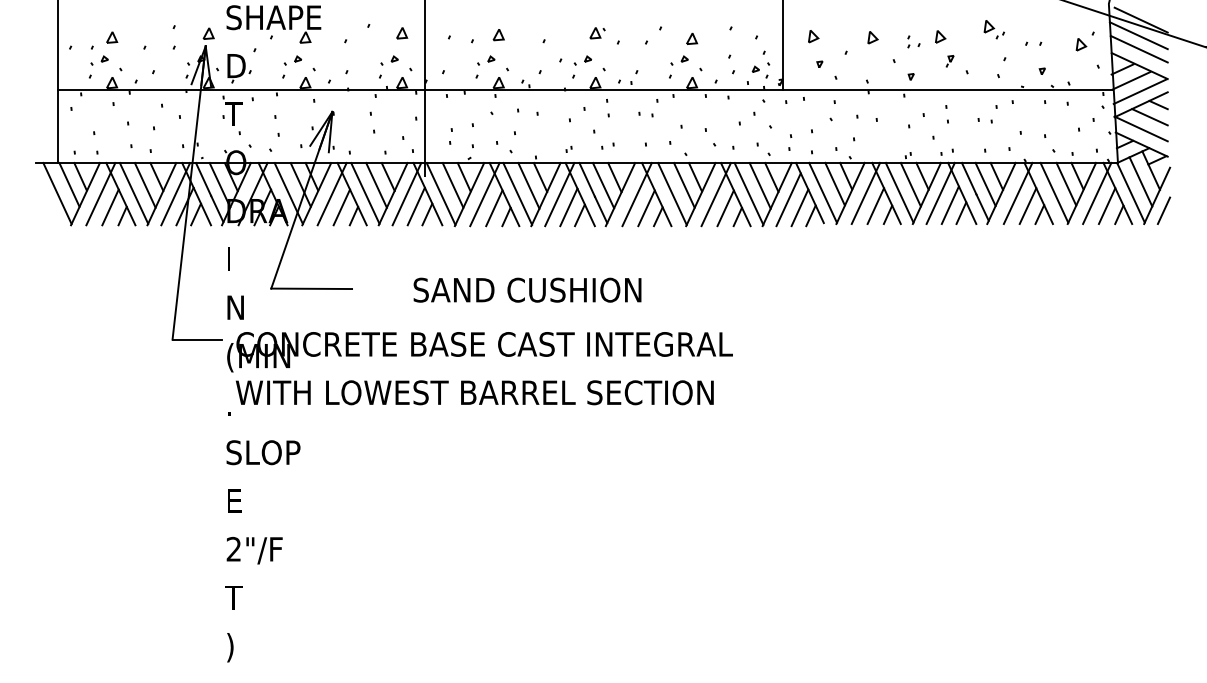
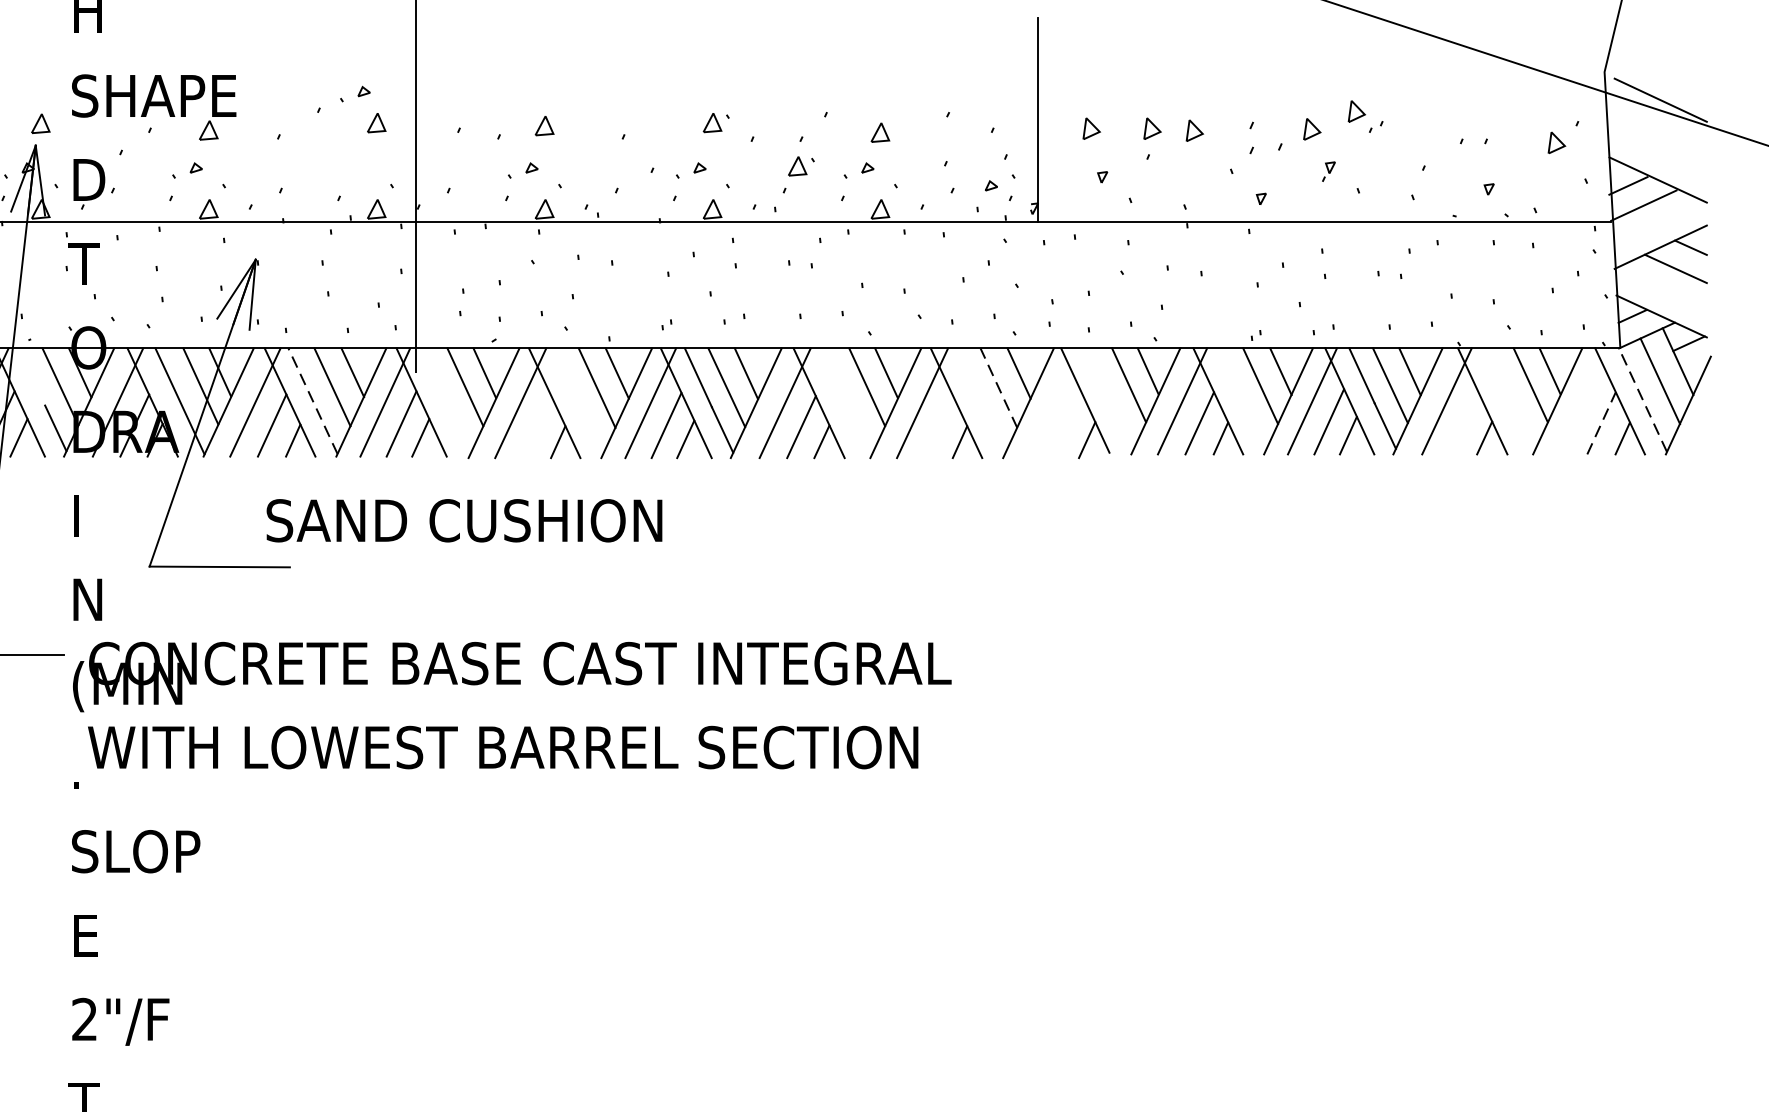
part: (993, 29) -> (1364, 116), moved
line: (849, 35) -> (1154, 126), added
line: (1138, 35) -> (1656, 126), removed
part: (913, 41) -> (1265, 137), size x1.6
line: (1138, 48) -> (1656, 149), removed
part: (646, 58) -> (801, 166), added
part: (389, 60) -> (354, 93), moved
line: (1139, 91) -> (1657, 224), removed
line: (1140, 128) -> (1659, 288), removed
line: (203, 179) -> (31, 377), removed
line: (760, 185) -> (999, 387), solid -> dashed
line: (822, 192) -> (1107, 399), removed
line: (899, 192) -> (1240, 399), removed
line: (1054, 192) -> (1510, 399), removed
line: (1130, 192) -> (1642, 399), solid -> dashed
line: (365, 193) -> (313, 401), solid -> dashed
line: (440, 193) -> (443, 401), removed
line: (517, 193) -> (577, 401), removed
line: (672, 193) -> (846, 401), removed
line: (748, 193) -> (978, 401), removed
line: (1097, 193) -> (1584, 401), removed
line: (788, 199) -> (1048, 411), removed
line: (1027, 206) -> (1463, 423), removed
line: (1107, 206) -> (1602, 423), solid -> dashed
line: (799, 207) -> (1067, 425), removed
line: (494, 208) -> (537, 427), removed
line: (725, 208) -> (938, 427), removed
line: (1163, 210) -> (1699, 430), removed
text: (527, 289) -> (464, 519), moved

